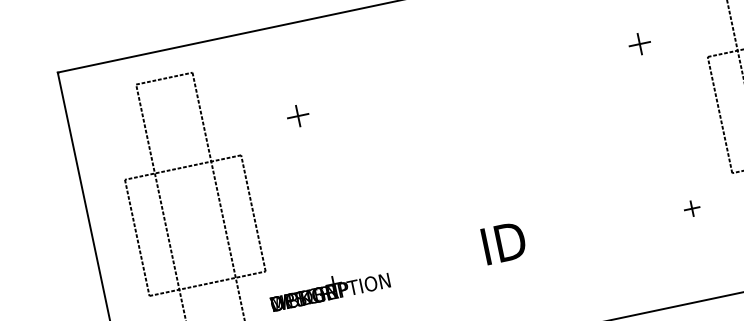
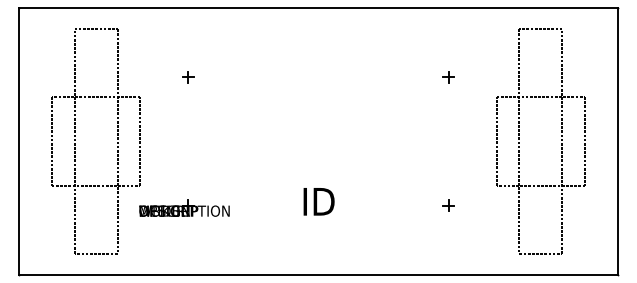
part: (639, 44) -> (448, 77), size x0.71
part: (298, 116) -> (188, 77), size x0.71
part: (691, 208) -> (448, 205), moved

